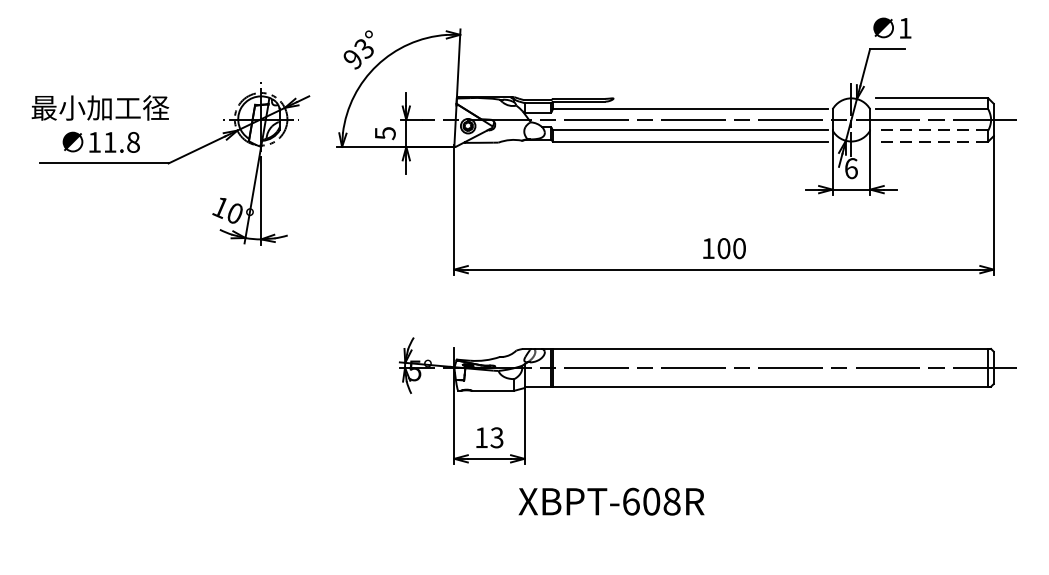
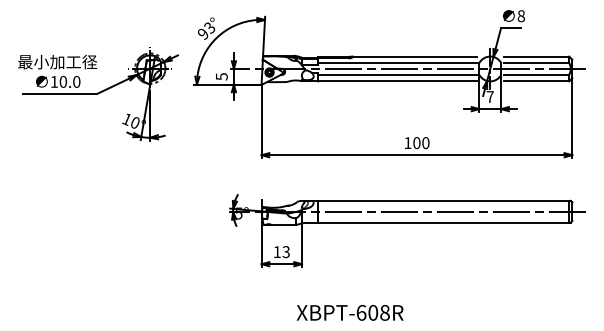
text: (905, 28) -> (521, 16), 1 -> 8
line: (719, 98) -> (414, 56), added
line: (931, 131) -> (536, 75), dashed -> solid
text: (120, 141) -> (69, 81), 11.8 -> 10.0
line: (931, 141) -> (536, 81), dashed -> solid
text: (850, 169) -> (489, 97), 6 -> 7
text: (610, 501) -> (349, 312), moved

